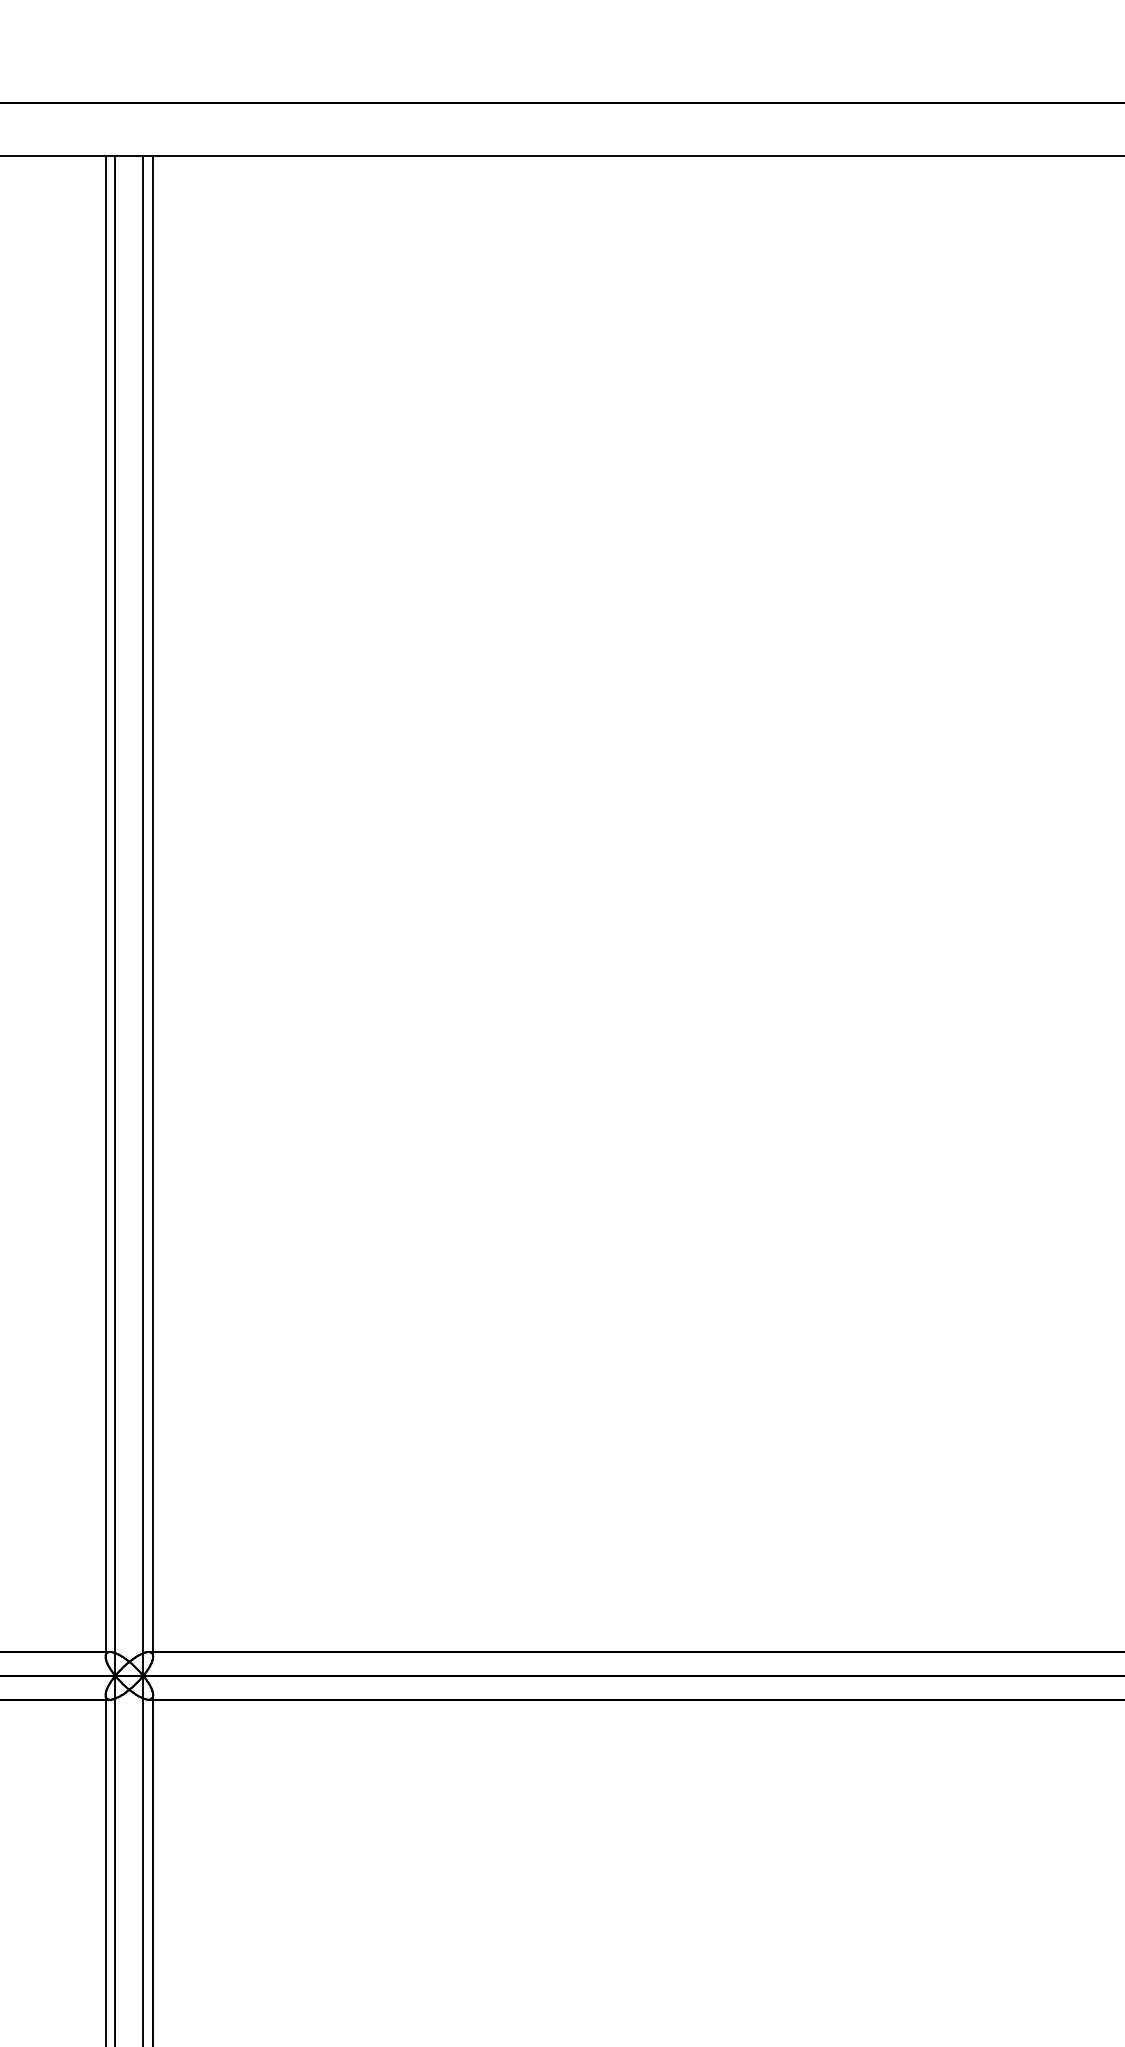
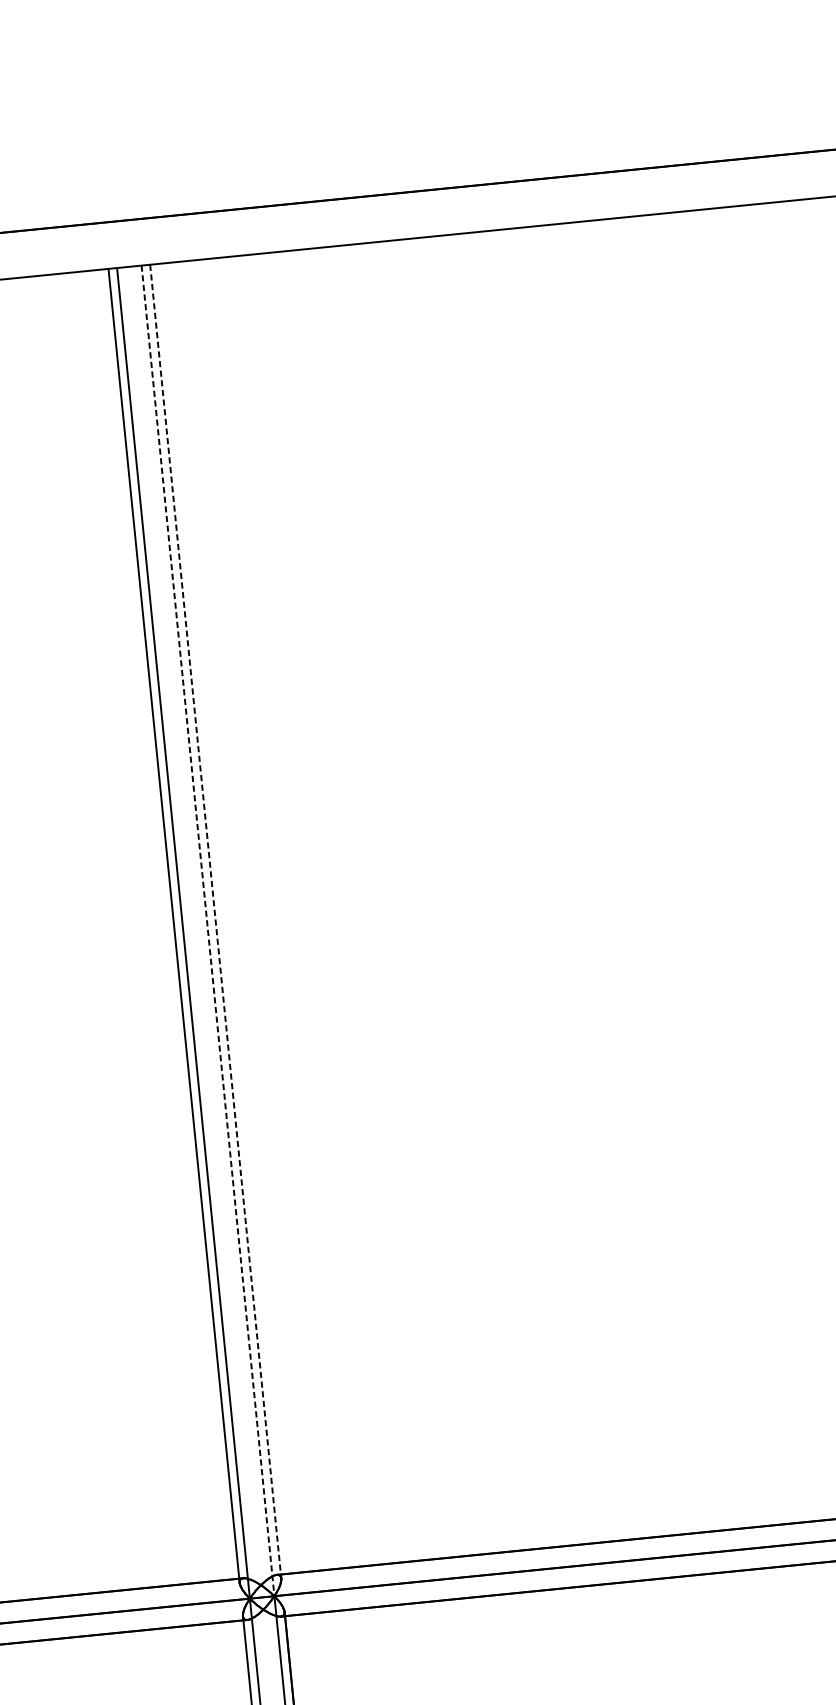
line: (153, 904) -> (215, 920), solid -> dashed
line: (143, 916) -> (208, 931), solid -> dashed

